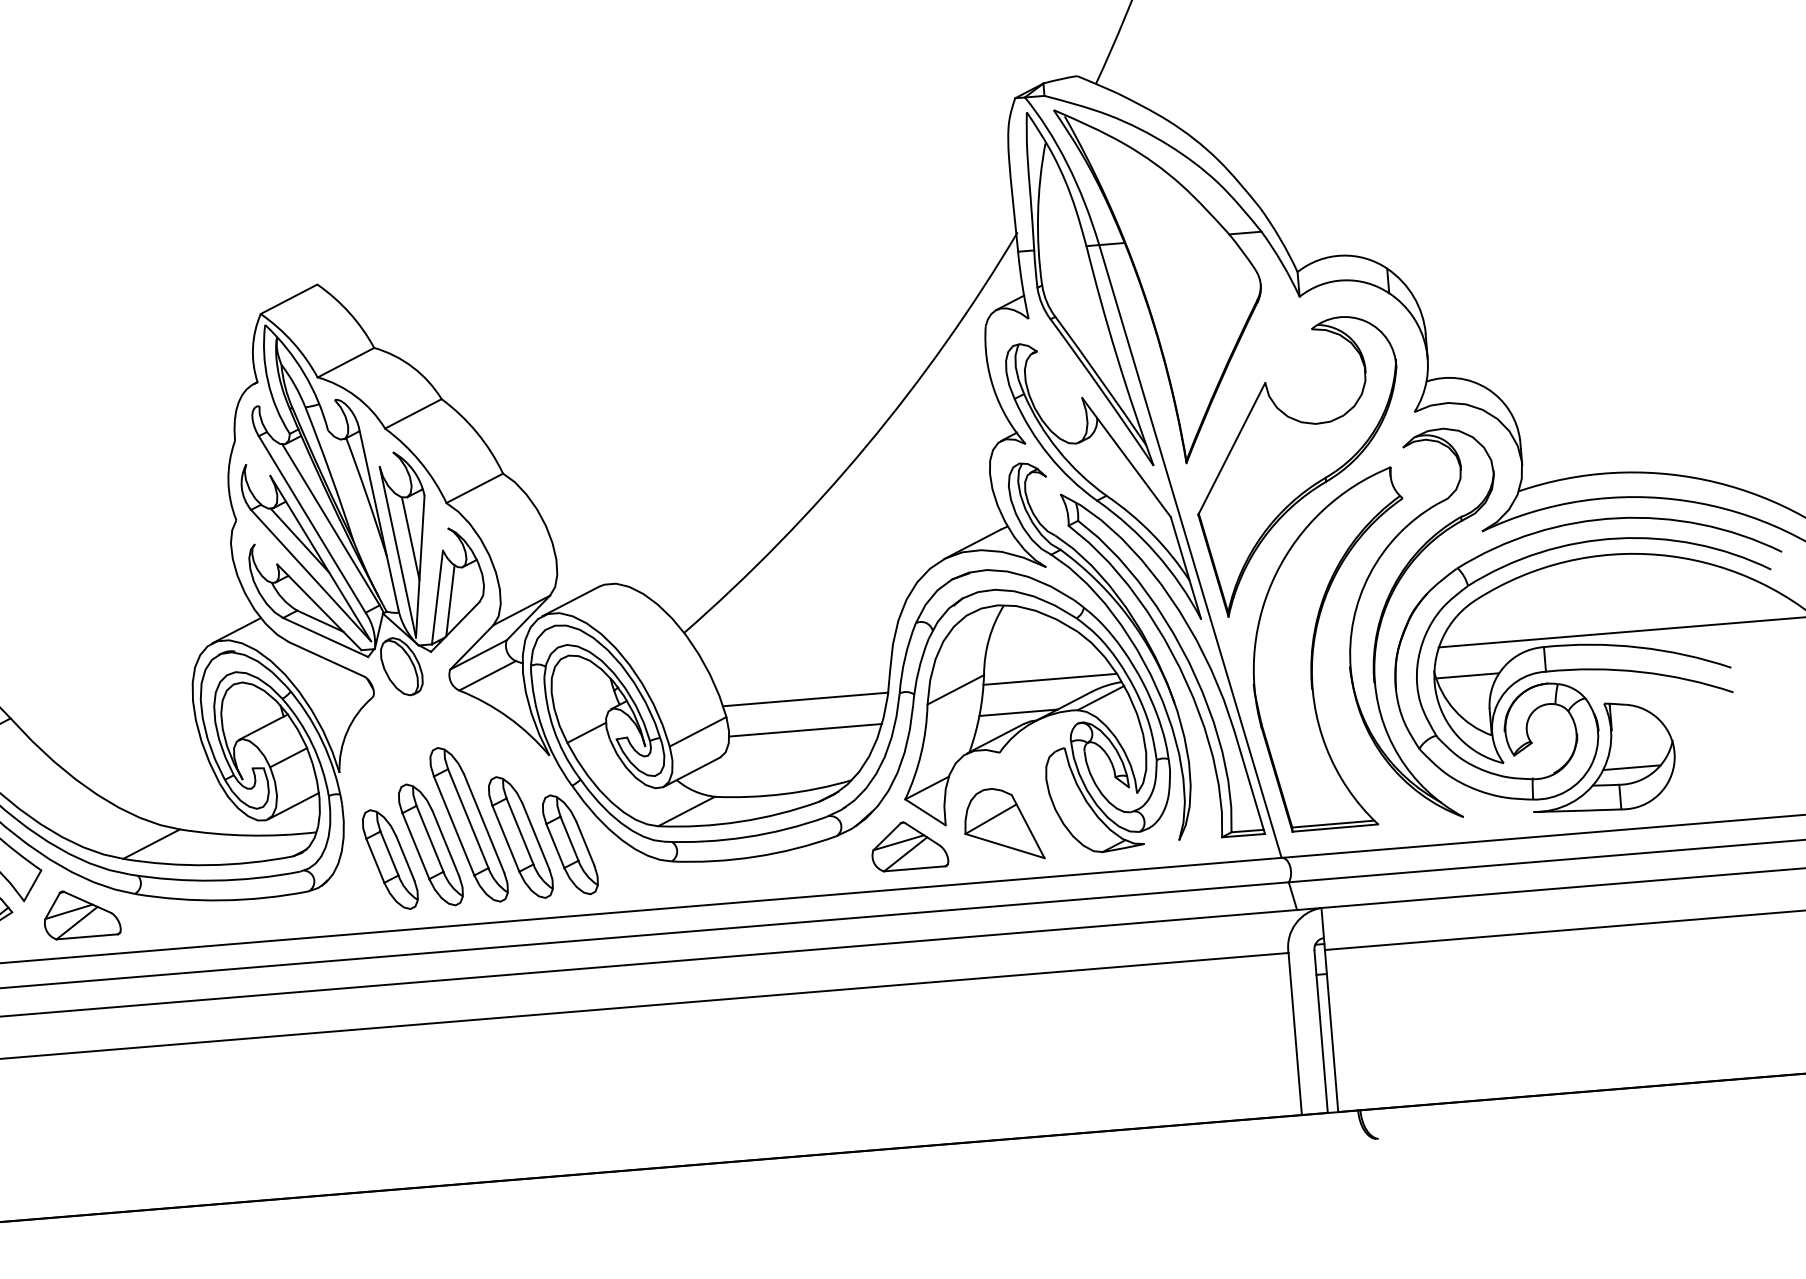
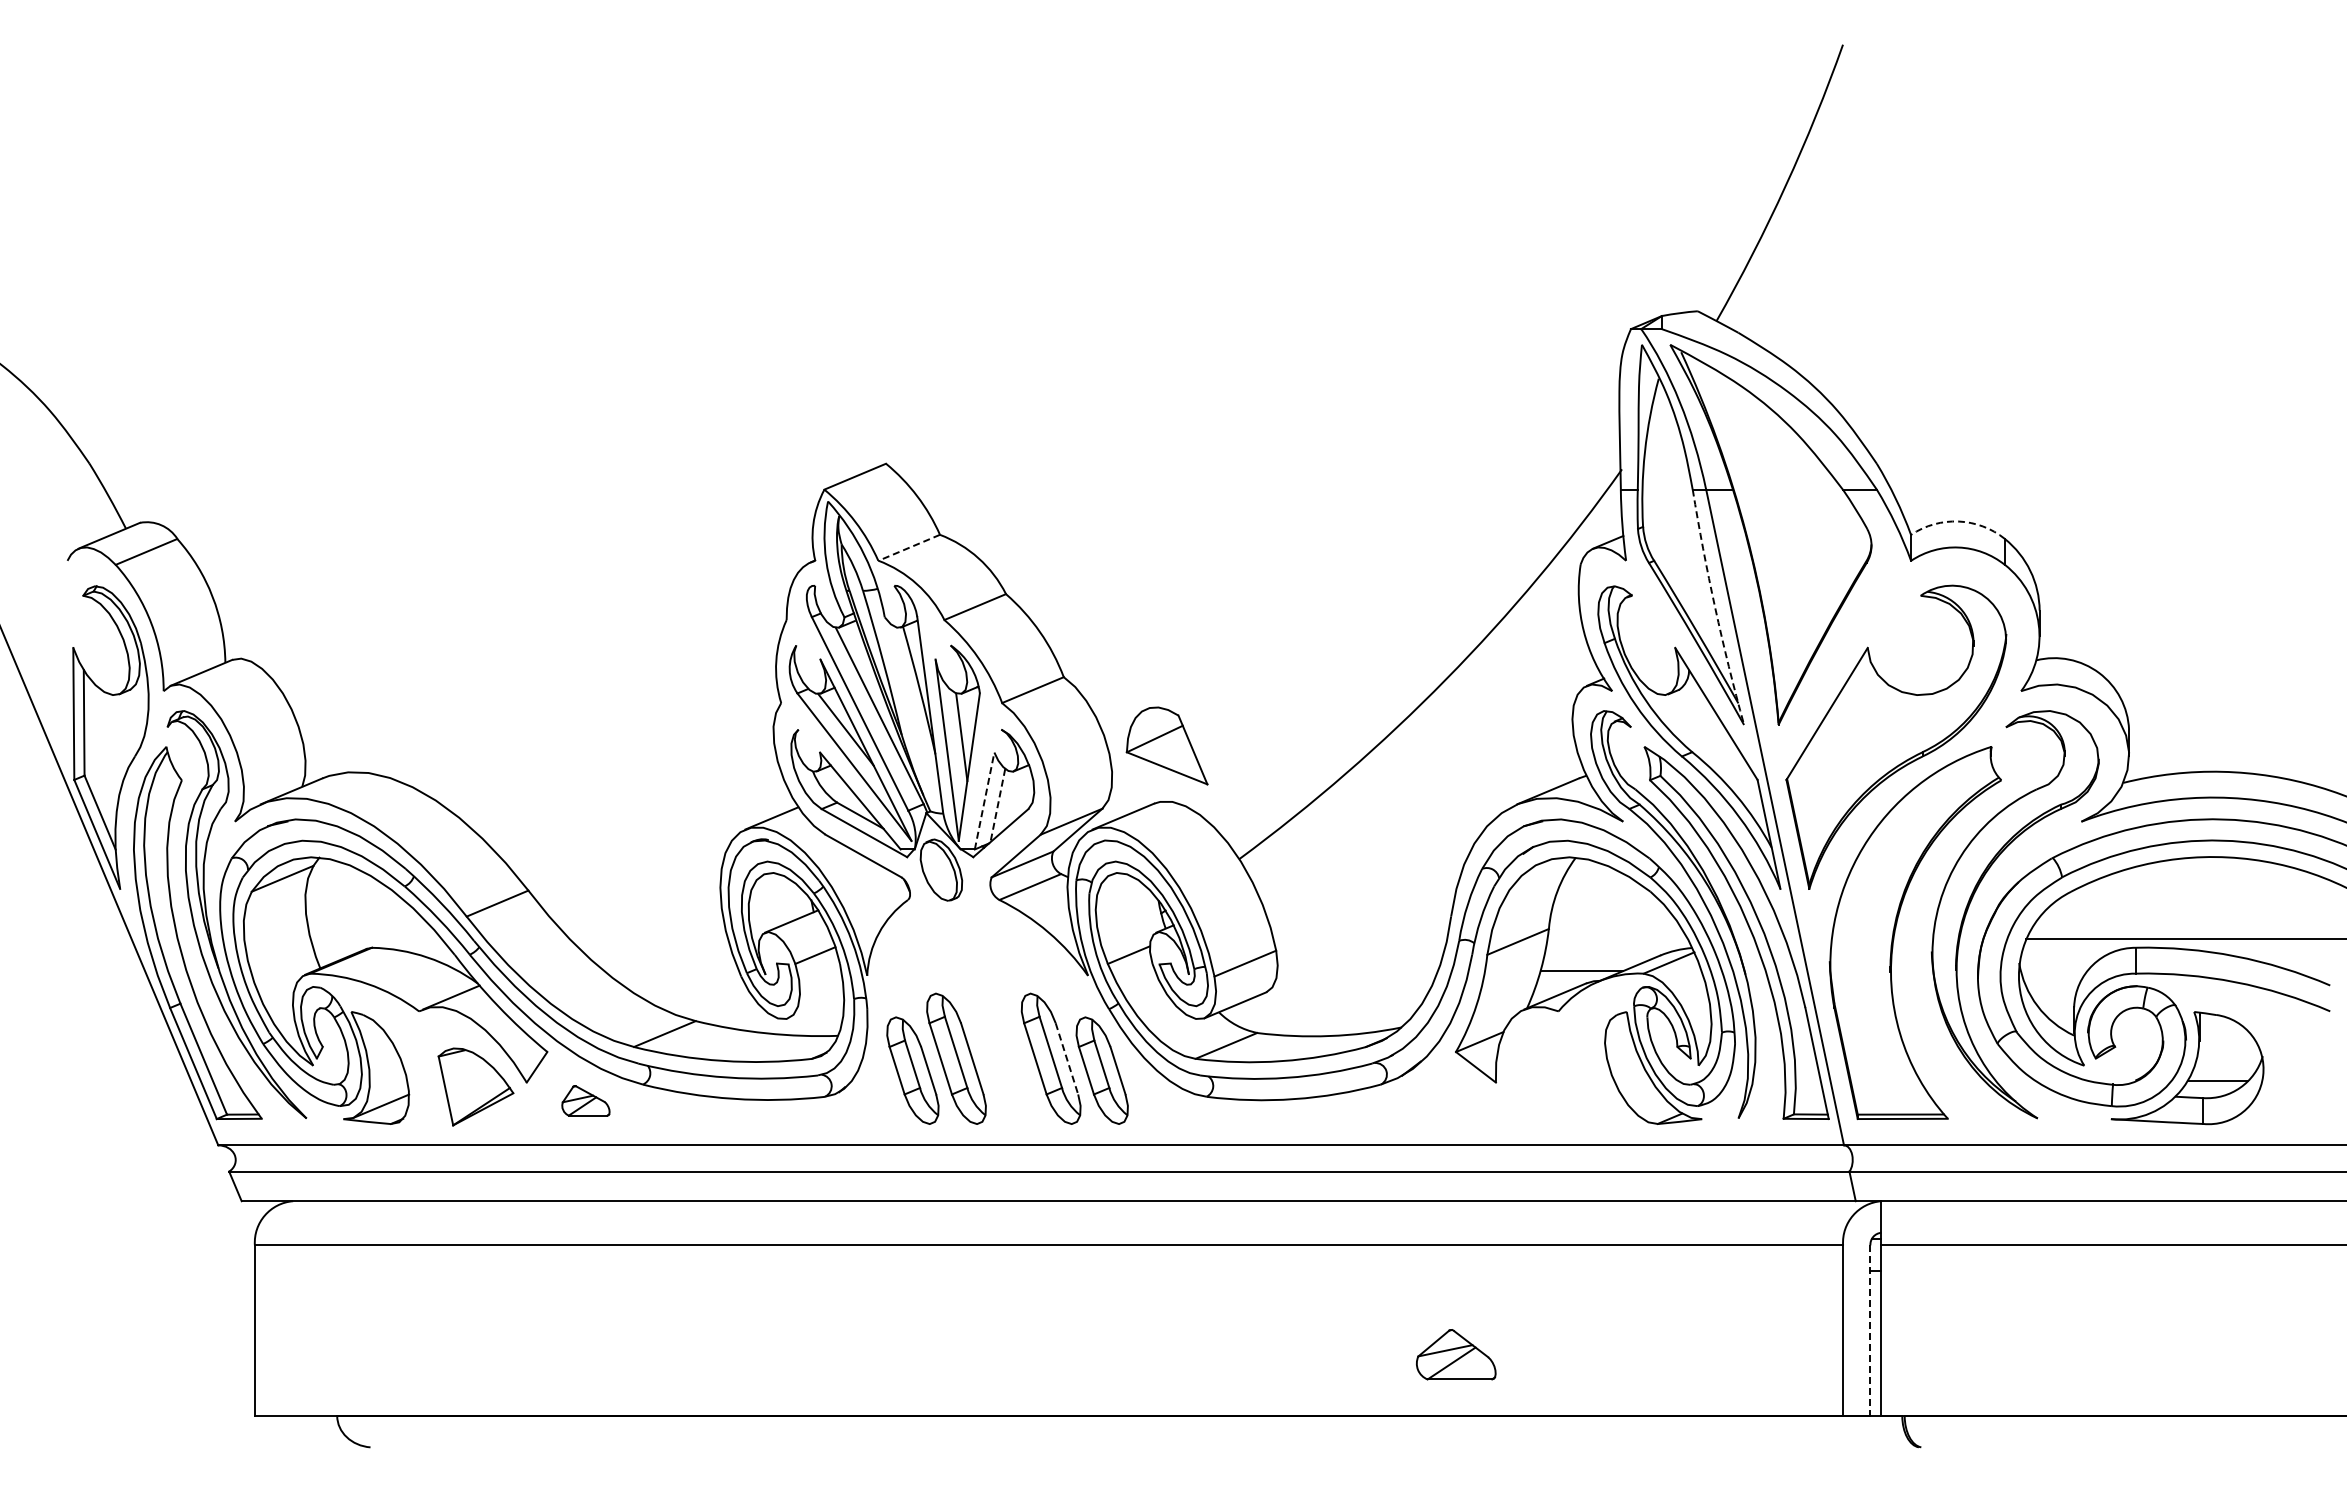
arc: (1341, 255) -> (1958, 521), solid -> dashed
arc: (1117, 356) -> (1715, 607), solid -> dashed
line: (345, 363) -> (908, 548), solid -> dashed
line: (437, 597) -> (984, 800), solid -> dashed
line: (450, 601) -> (997, 806), solid -> dashed
line: (1467, 676) -> (2053, 971), removed
line: (1050, 679) -> (1617, 939), removed
line: (805, 699) -> (1360, 939), removed
line: (805, 730) -> (1357, 971), removed
line: (293, 806) -> (816, 1006), removed
part: (469, 824) -> (998, 1040), removed
part: (1002, 824) -> (1166, 745), moved
line: (536, 836) -> (1067, 1059), solid -> dashed
part: (909, 845) -> (1456, 1354), moved
part: (81, 913) -> (585, 1100), size x0.6
line: (1321, 1032) -> (1870, 1331), solid -> dashed

